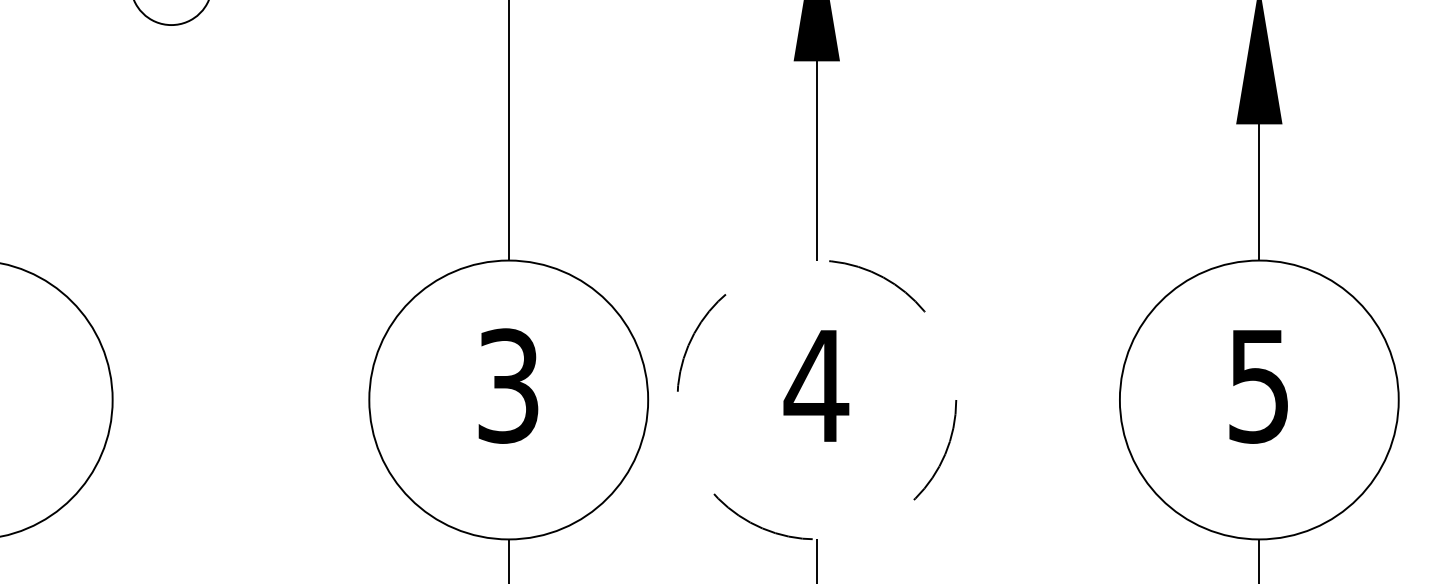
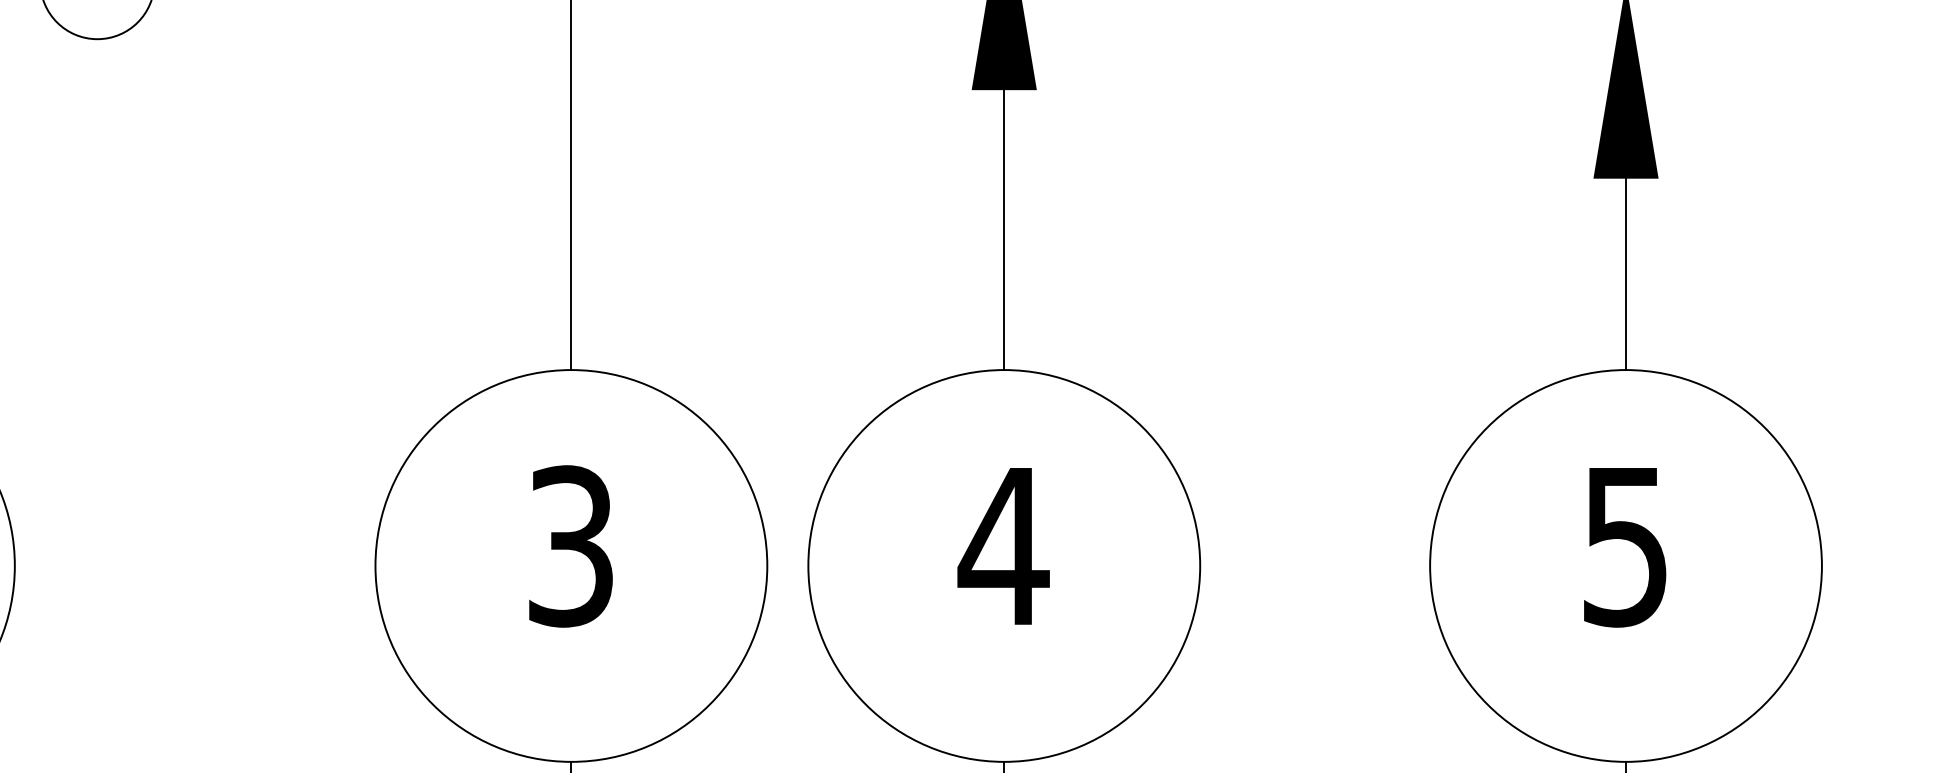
circle: (816, 399) -> (1003, 565), dashed -> solid

